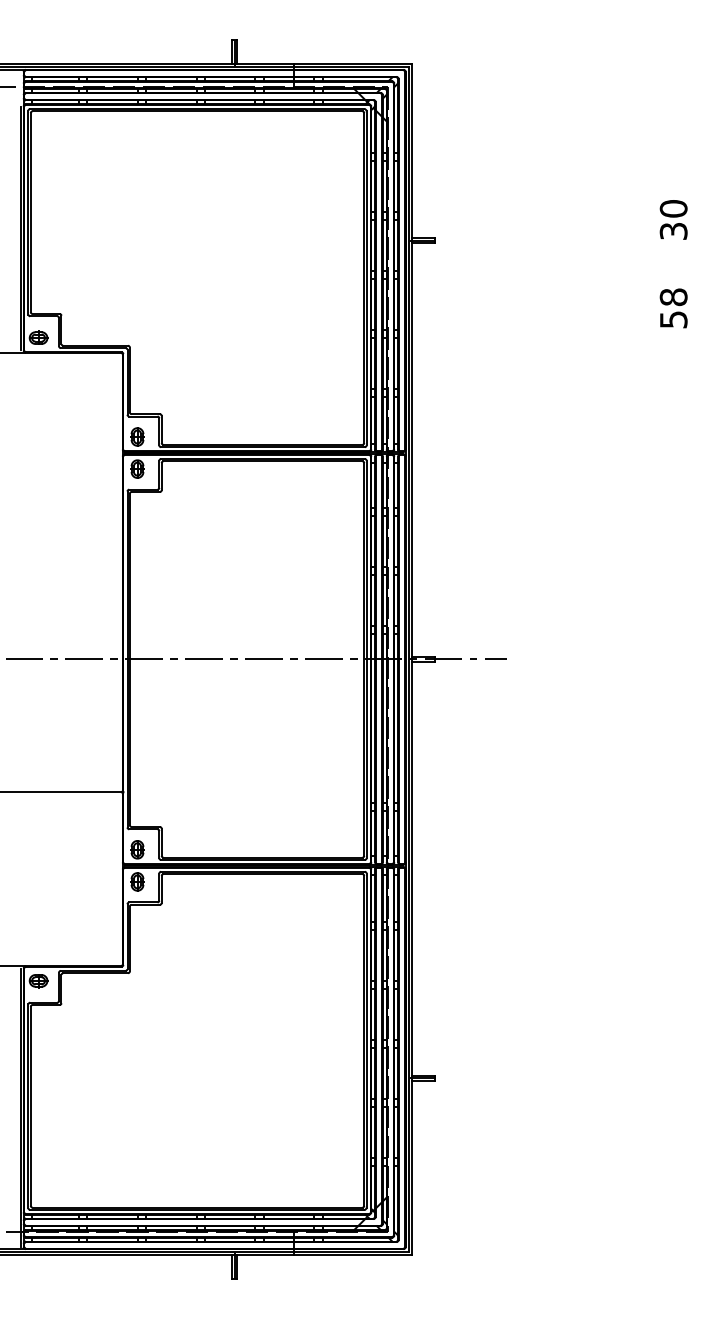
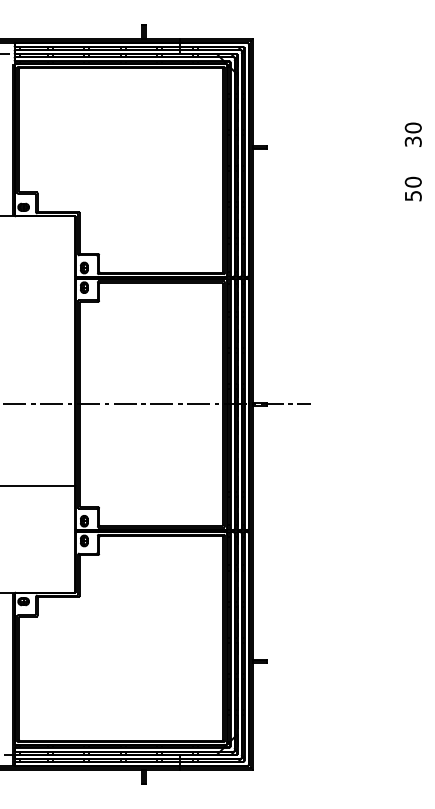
text: (673, 296) -> (413, 181), 58 -> 50

